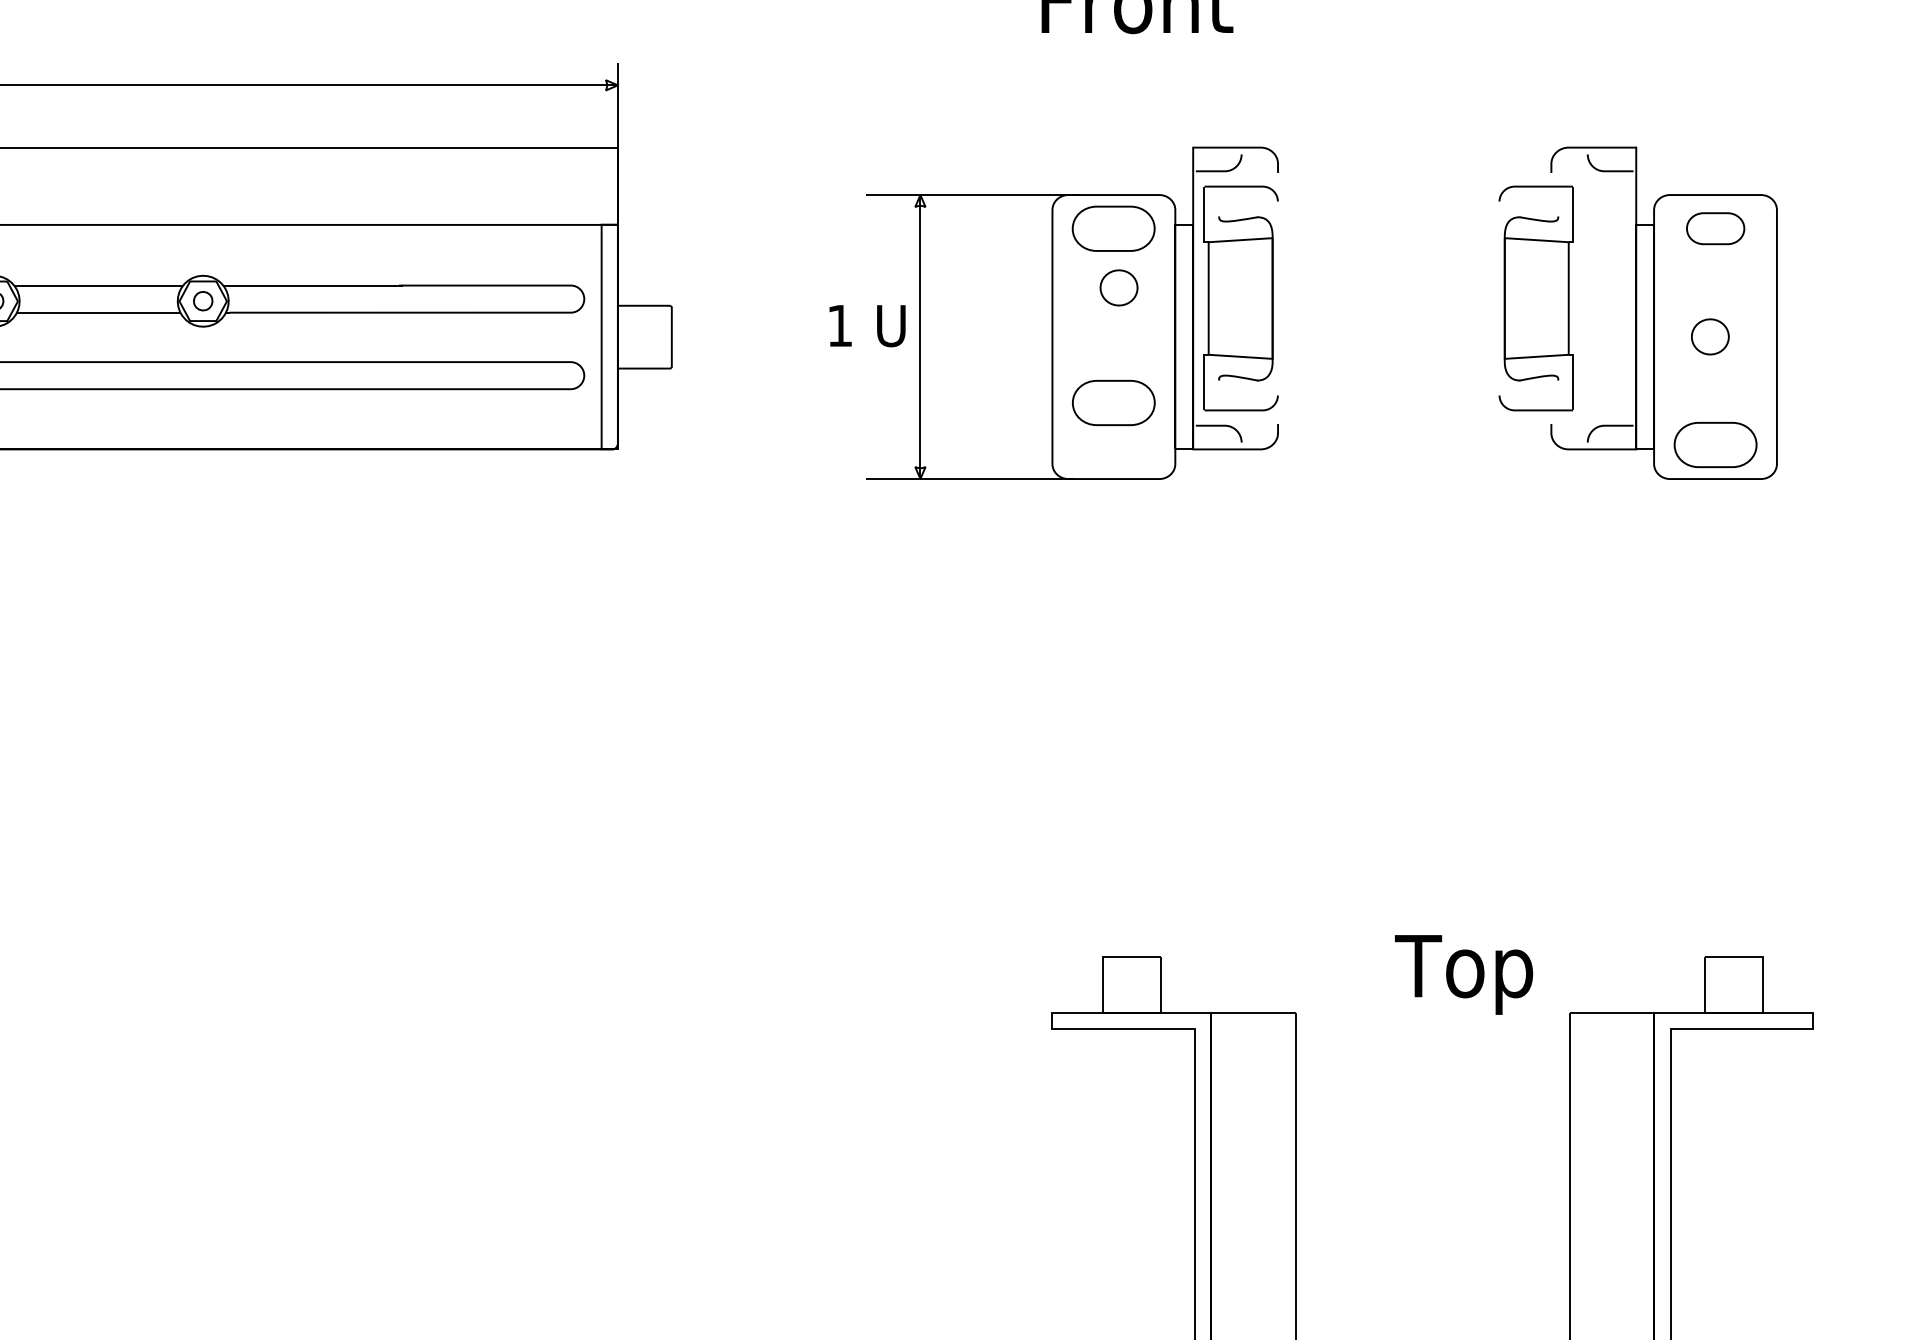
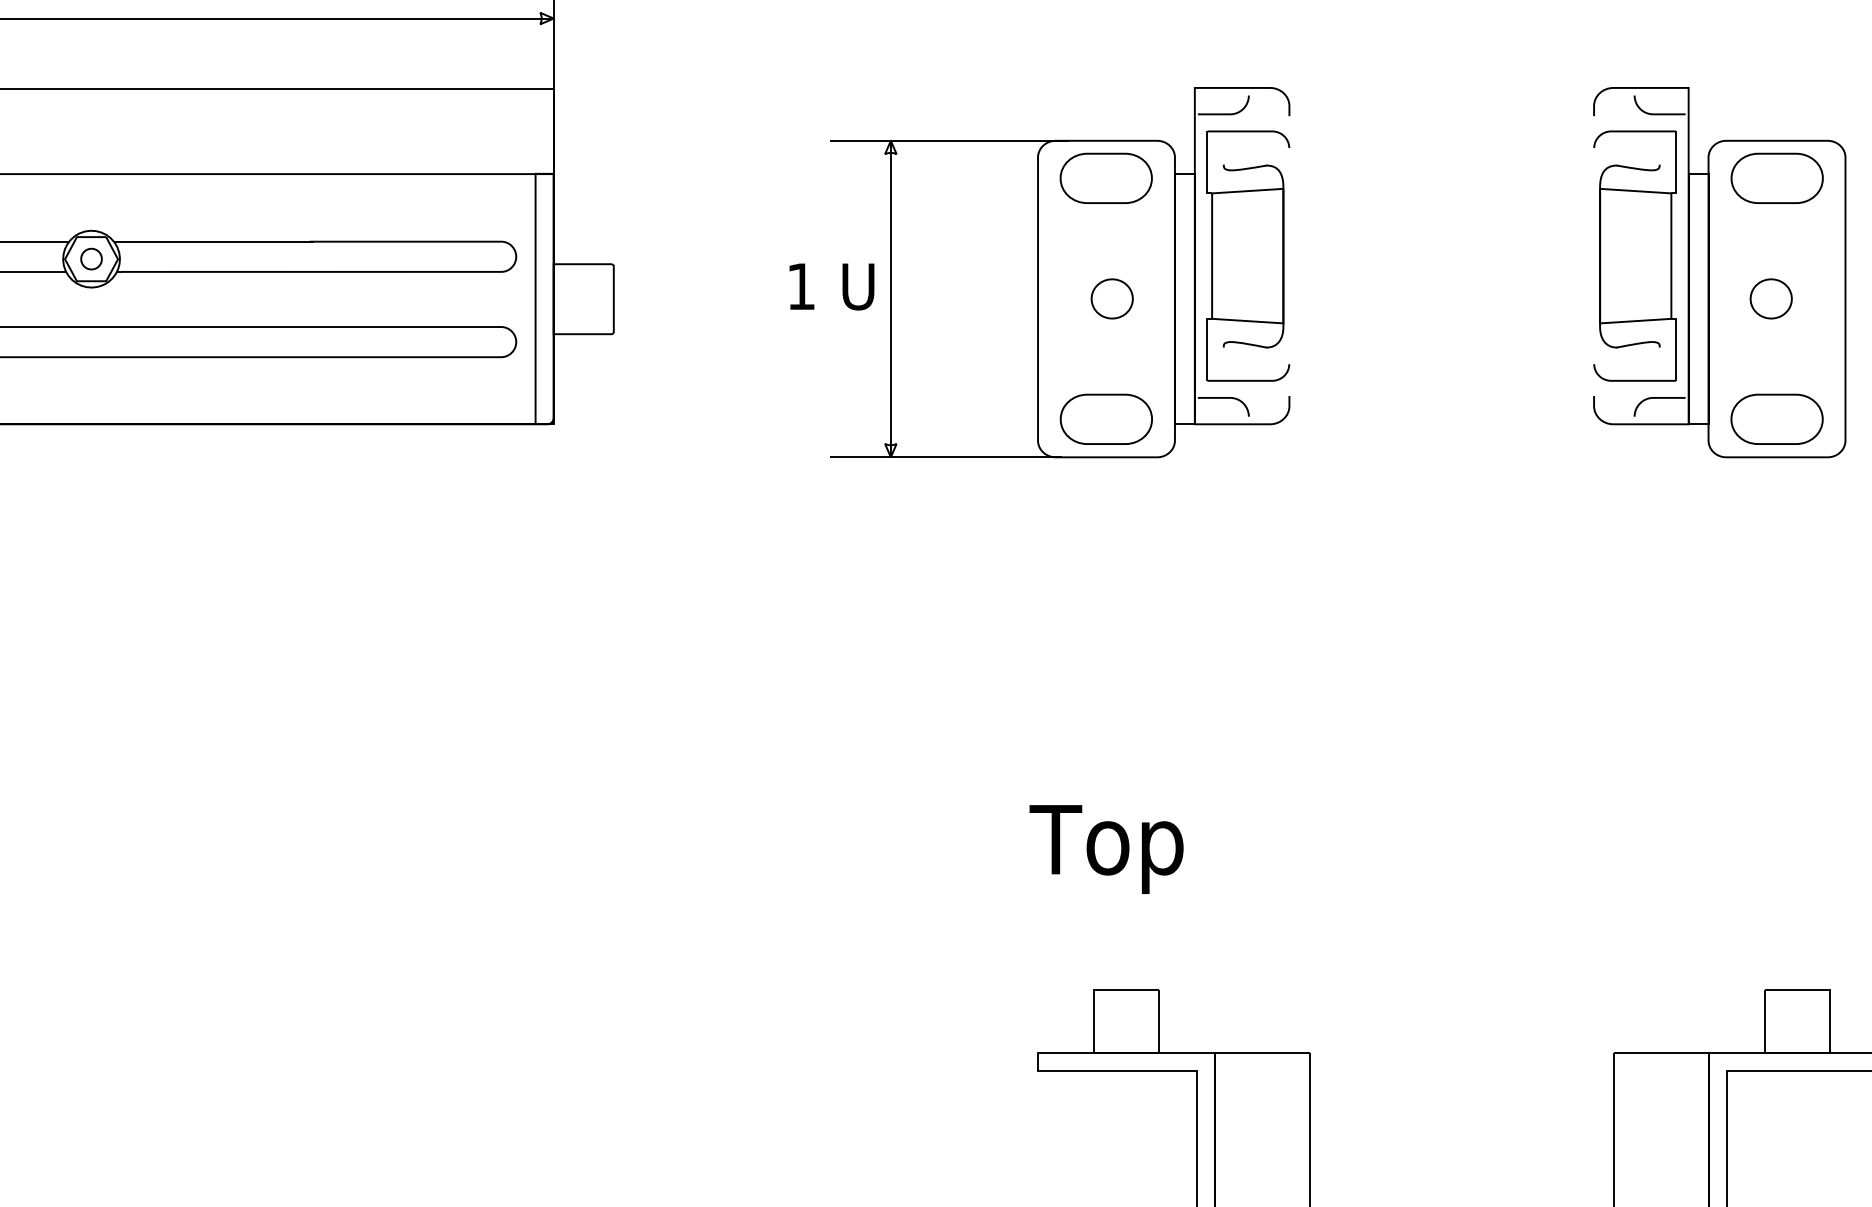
part: (1715, 228) -> (1776, 178), size x1.43
curve: (1113, 272) -> (1106, 281), moved
part: (1535, 298) -> (1634, 256), moved
part: (1113, 402) -> (1106, 418), moved
text: (1464, 974) -> (1107, 849), moved

